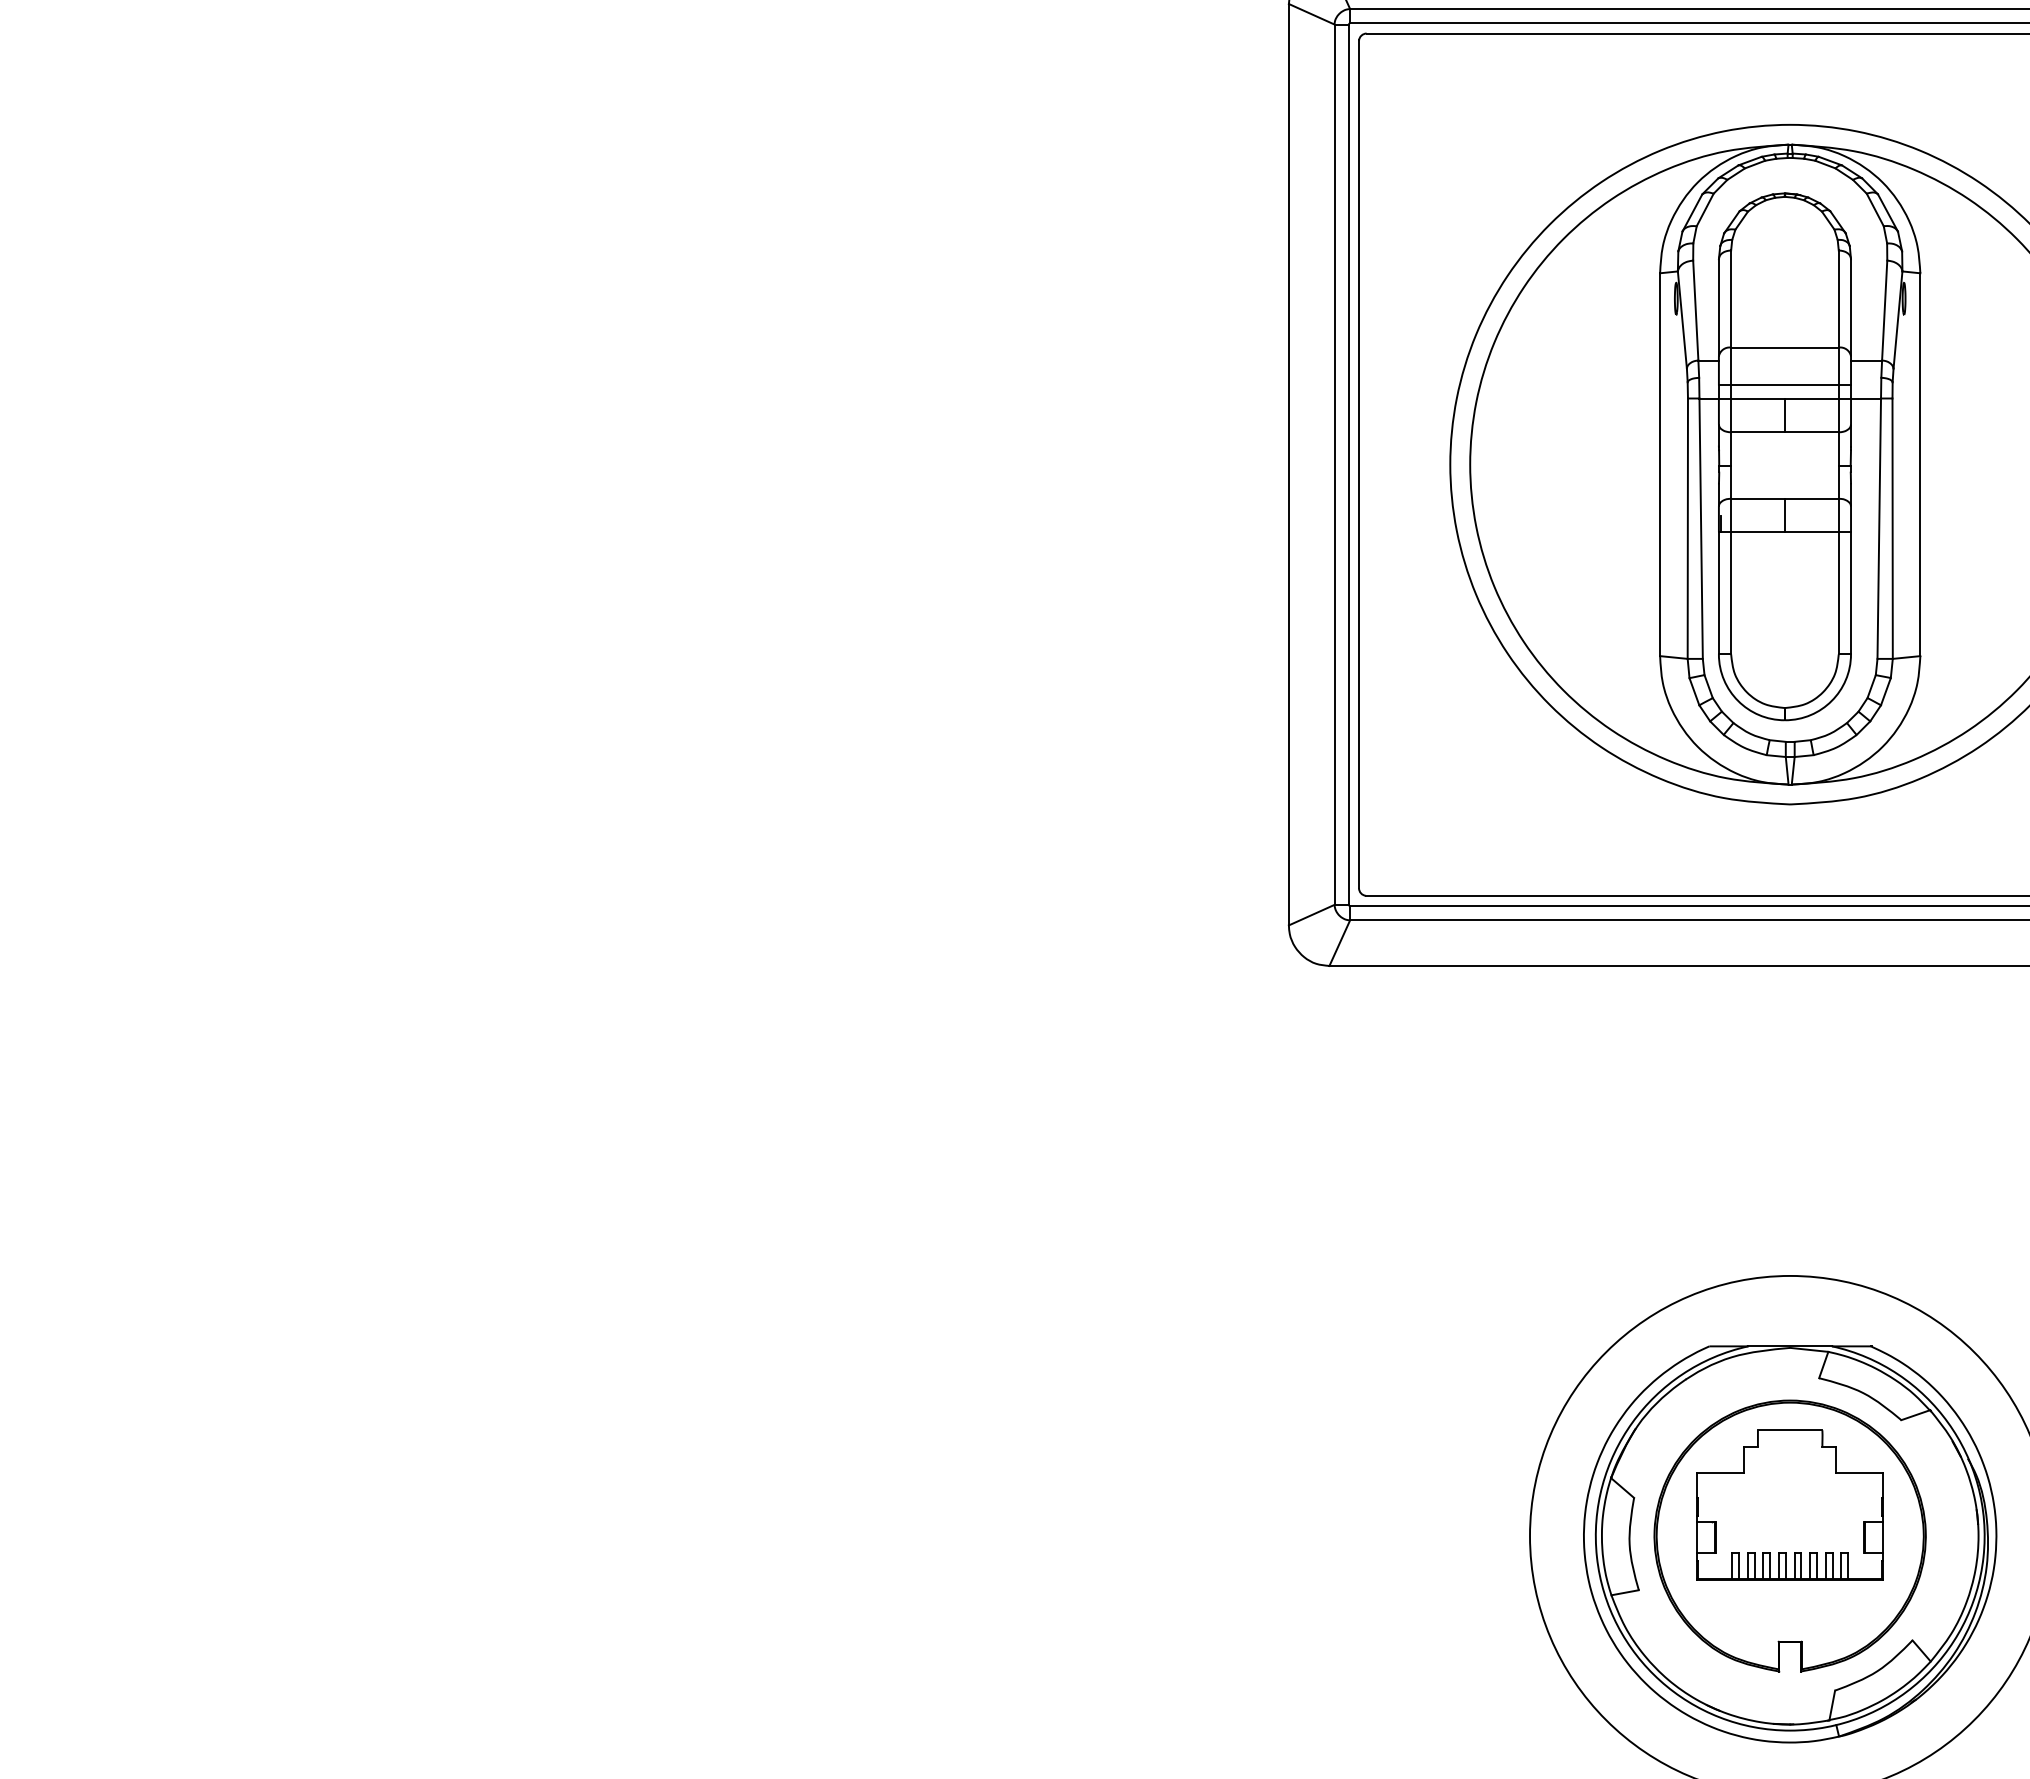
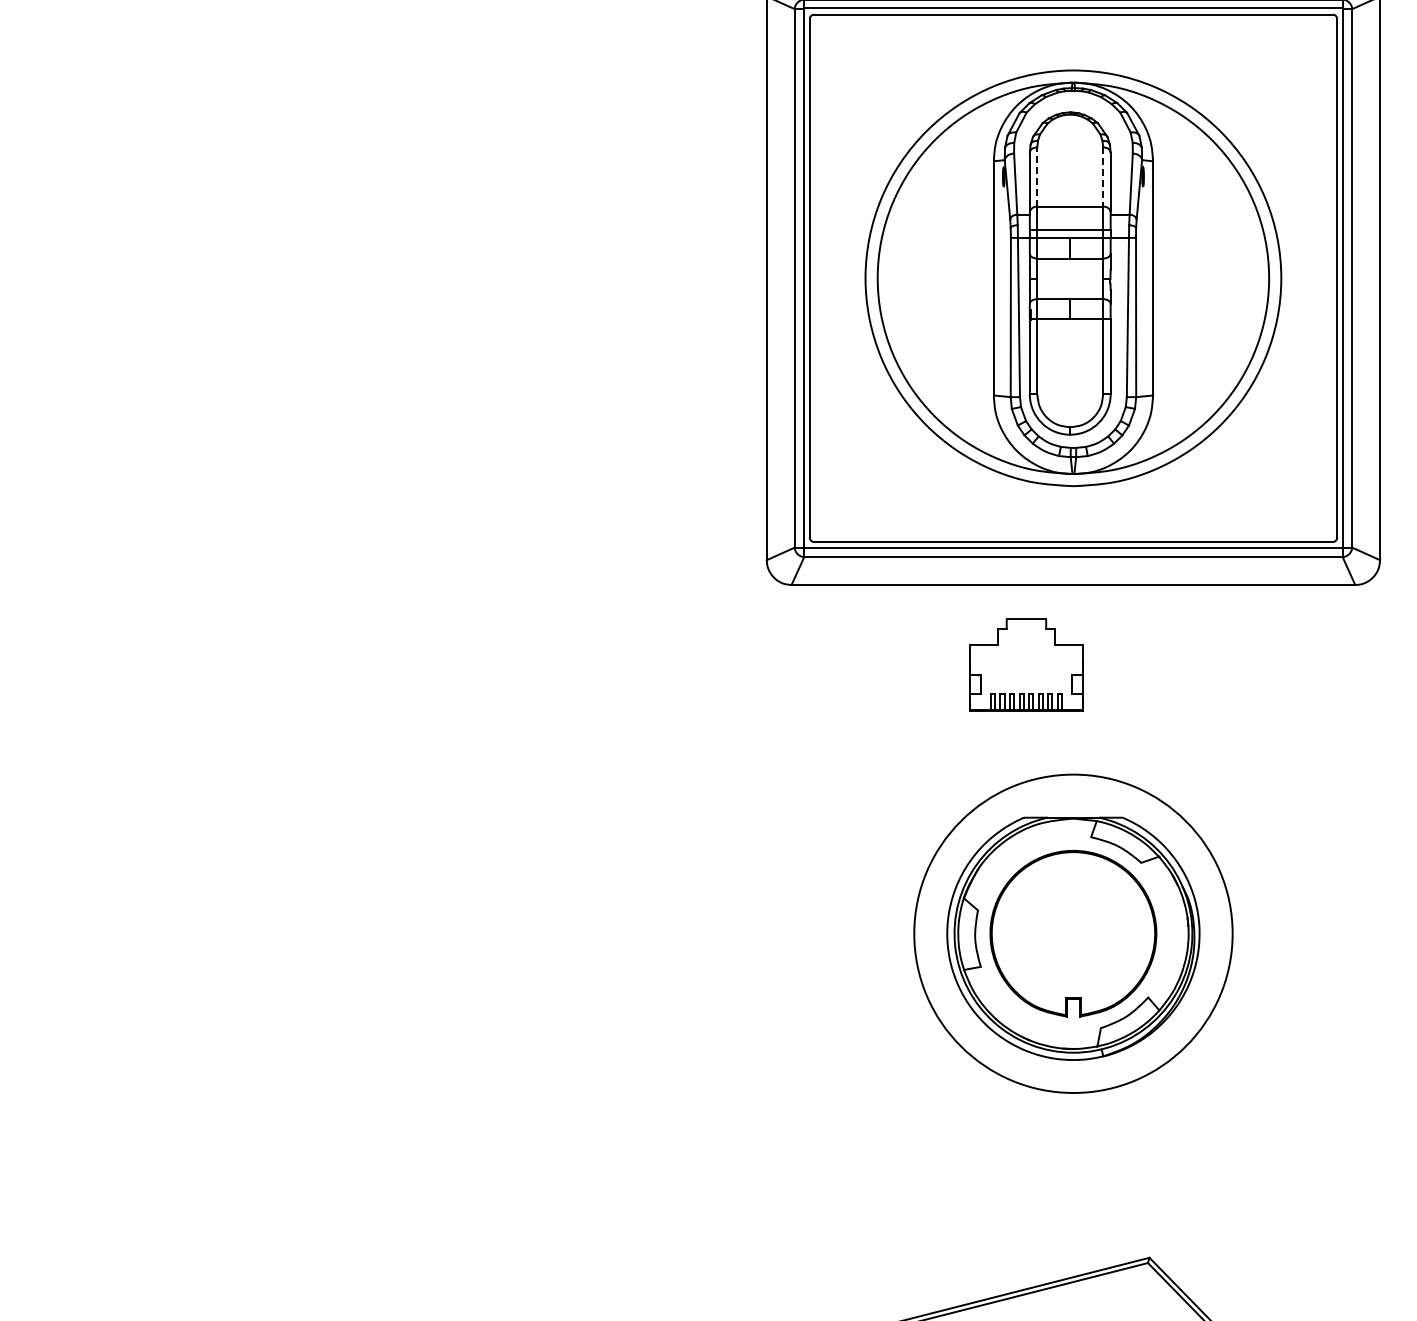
line: (1731, 299) -> (1037, 177), solid -> dashed
line: (1839, 299) -> (1103, 177), solid -> dashed
part: (1790, 1504) -> (1026, 664), moved

